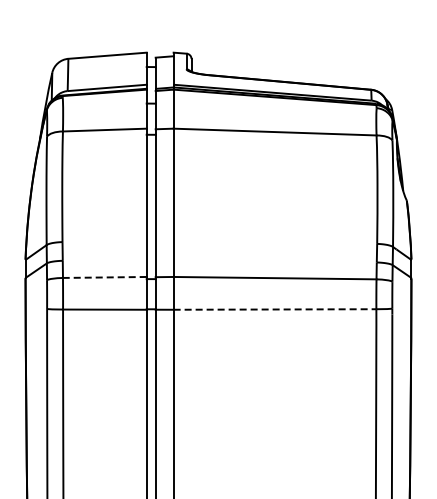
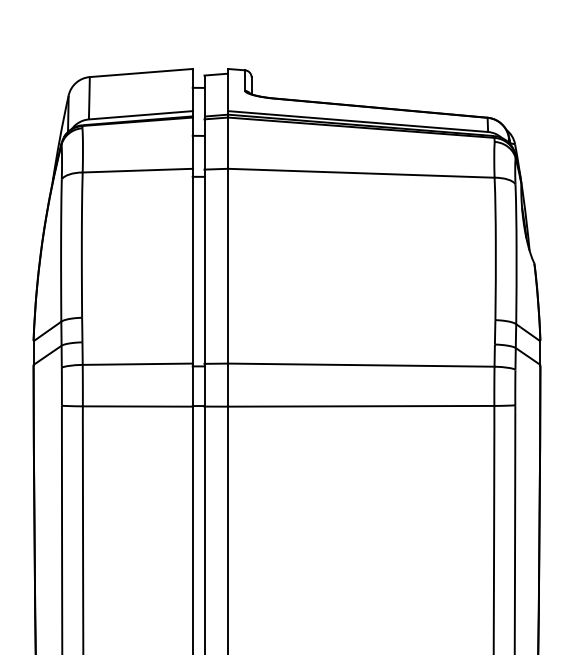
line: (104, 277) -> (137, 364), dashed -> solid
line: (275, 309) -> (361, 406), dashed -> solid

